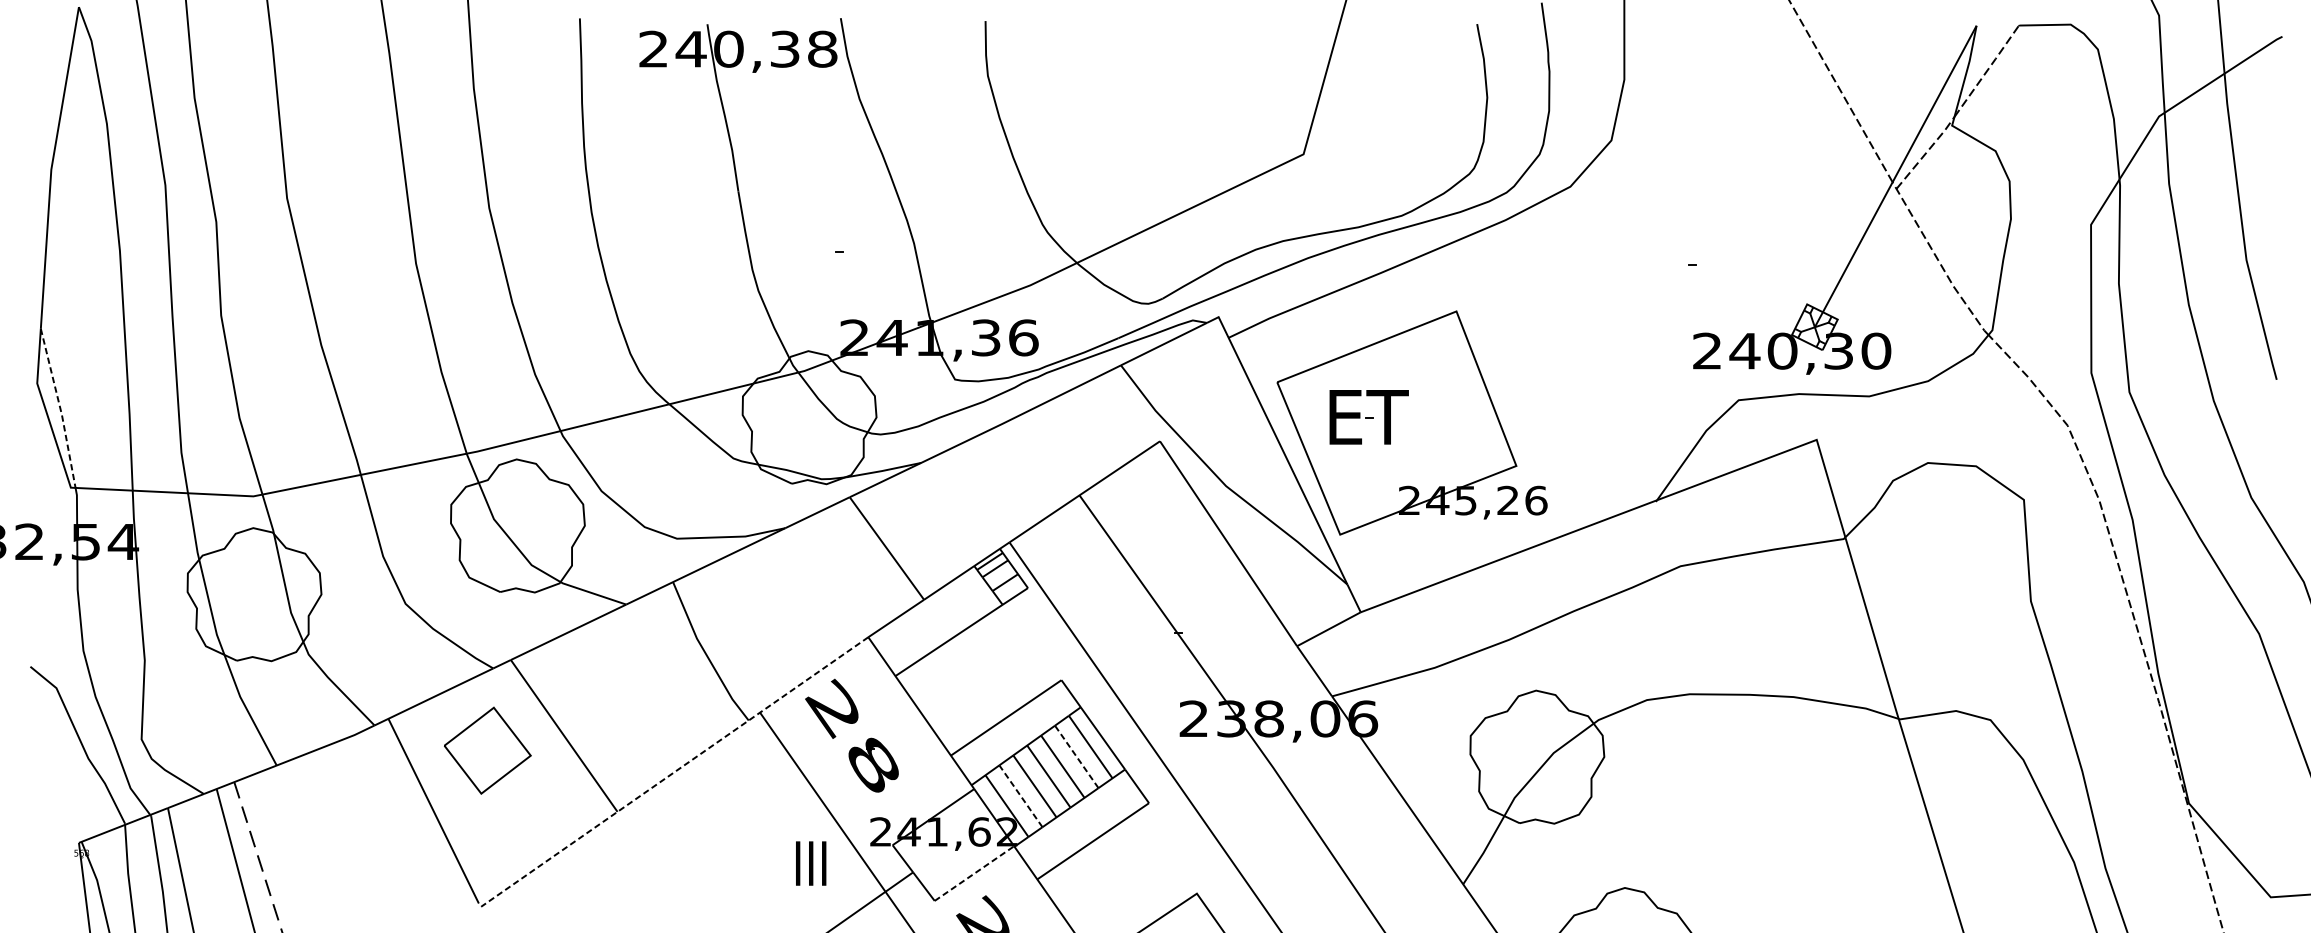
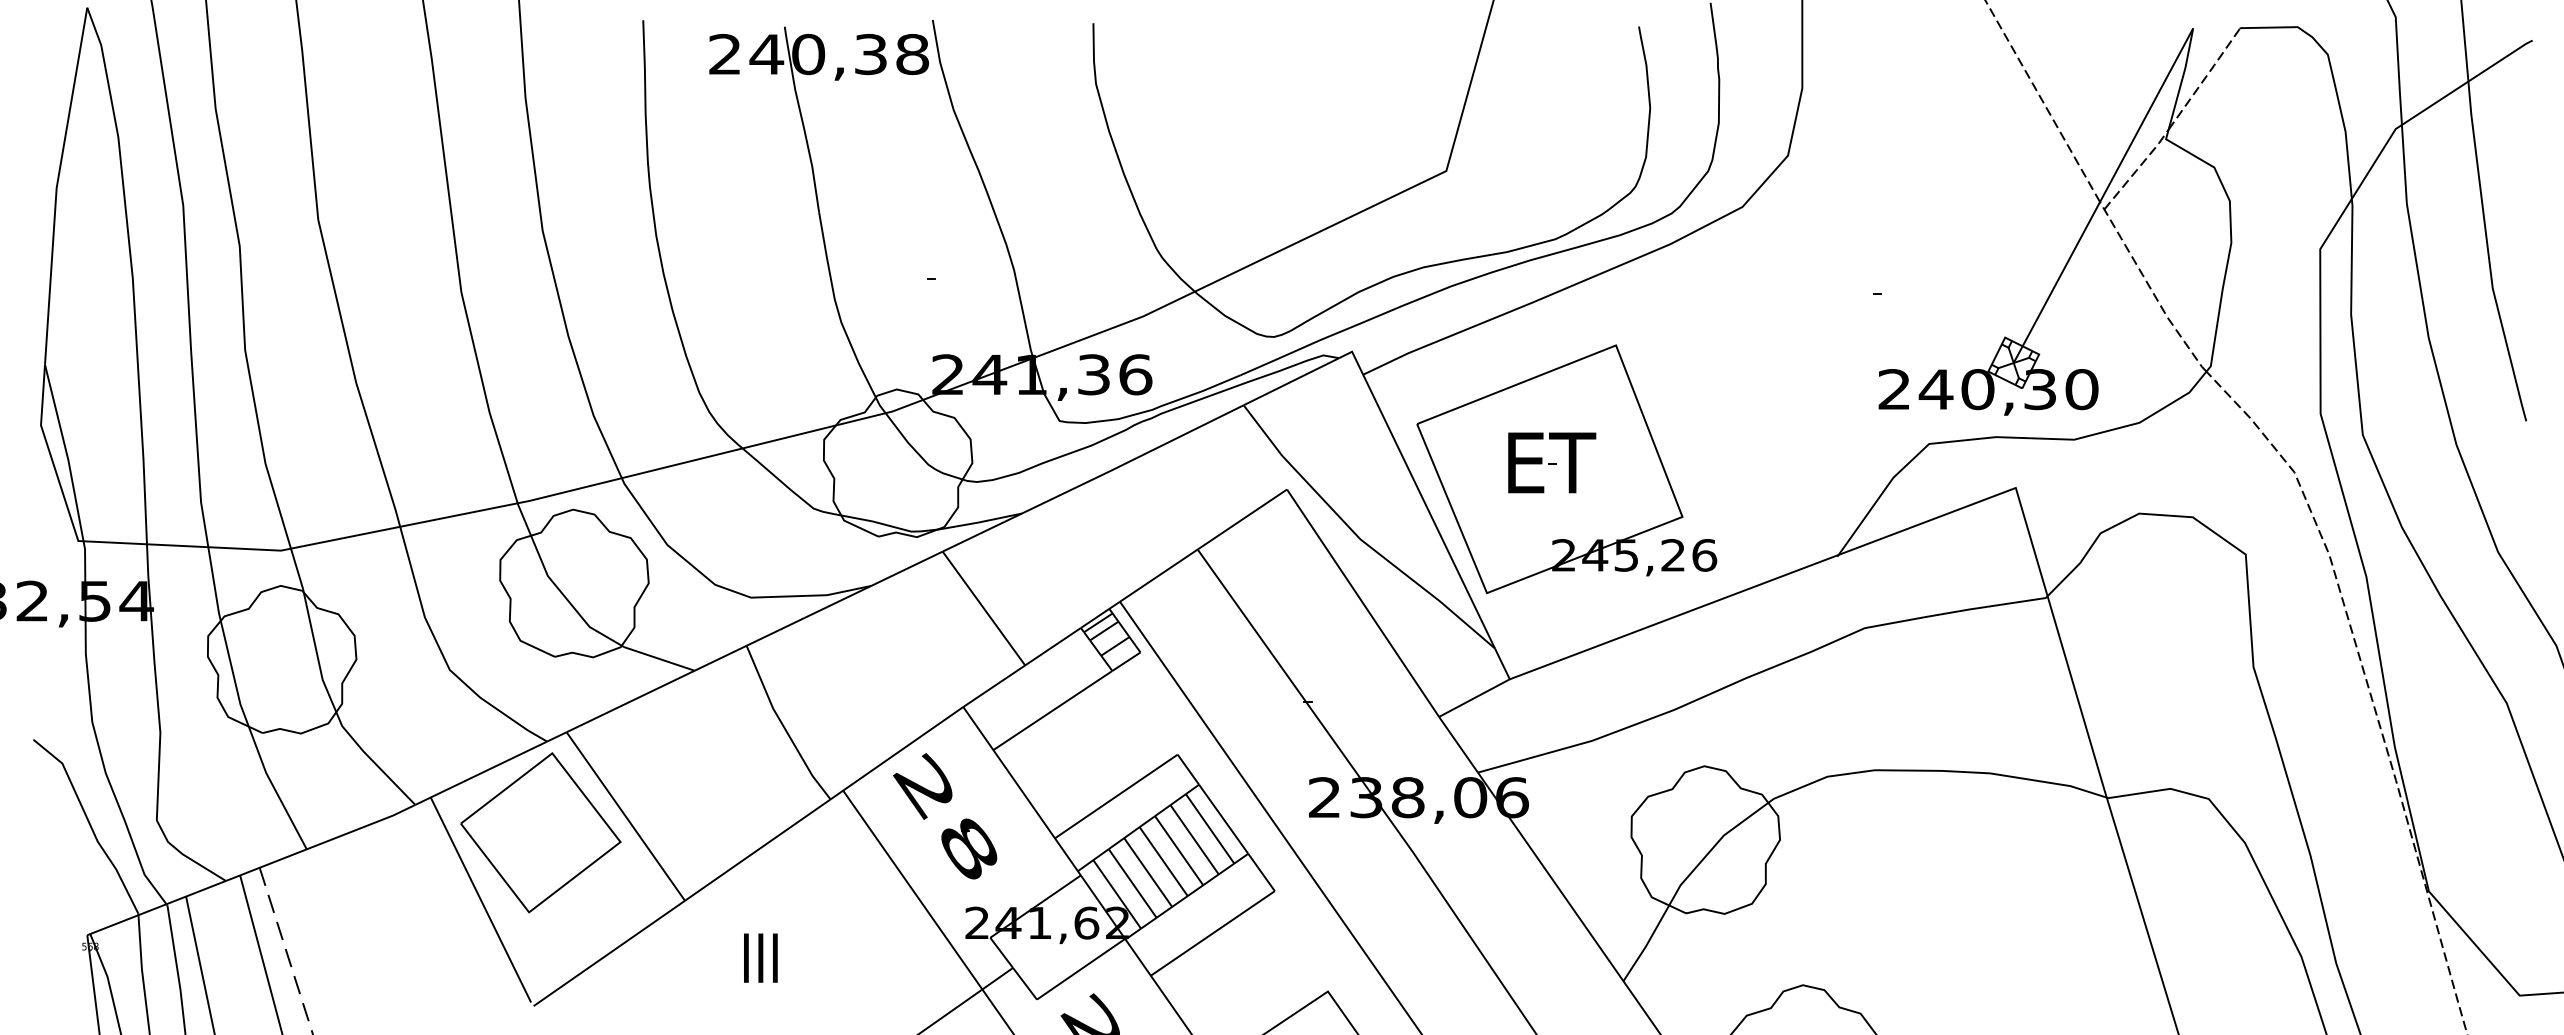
line: (60, 408) -> (66, 453), dashed -> solid
part: (1369, 416) -> (1552, 462), moved
part: (487, 750) -> (540, 832), size x1.67
line: (1076, 756) -> (1194, 839), dashed -> solid
line: (674, 771) -> (748, 856), dashed -> solid
line: (1020, 796) -> (1132, 883), dashed -> solid
text: (810, 862) -> (760, 957), moved
line: (974, 873) -> (1081, 969), dashed -> solid

